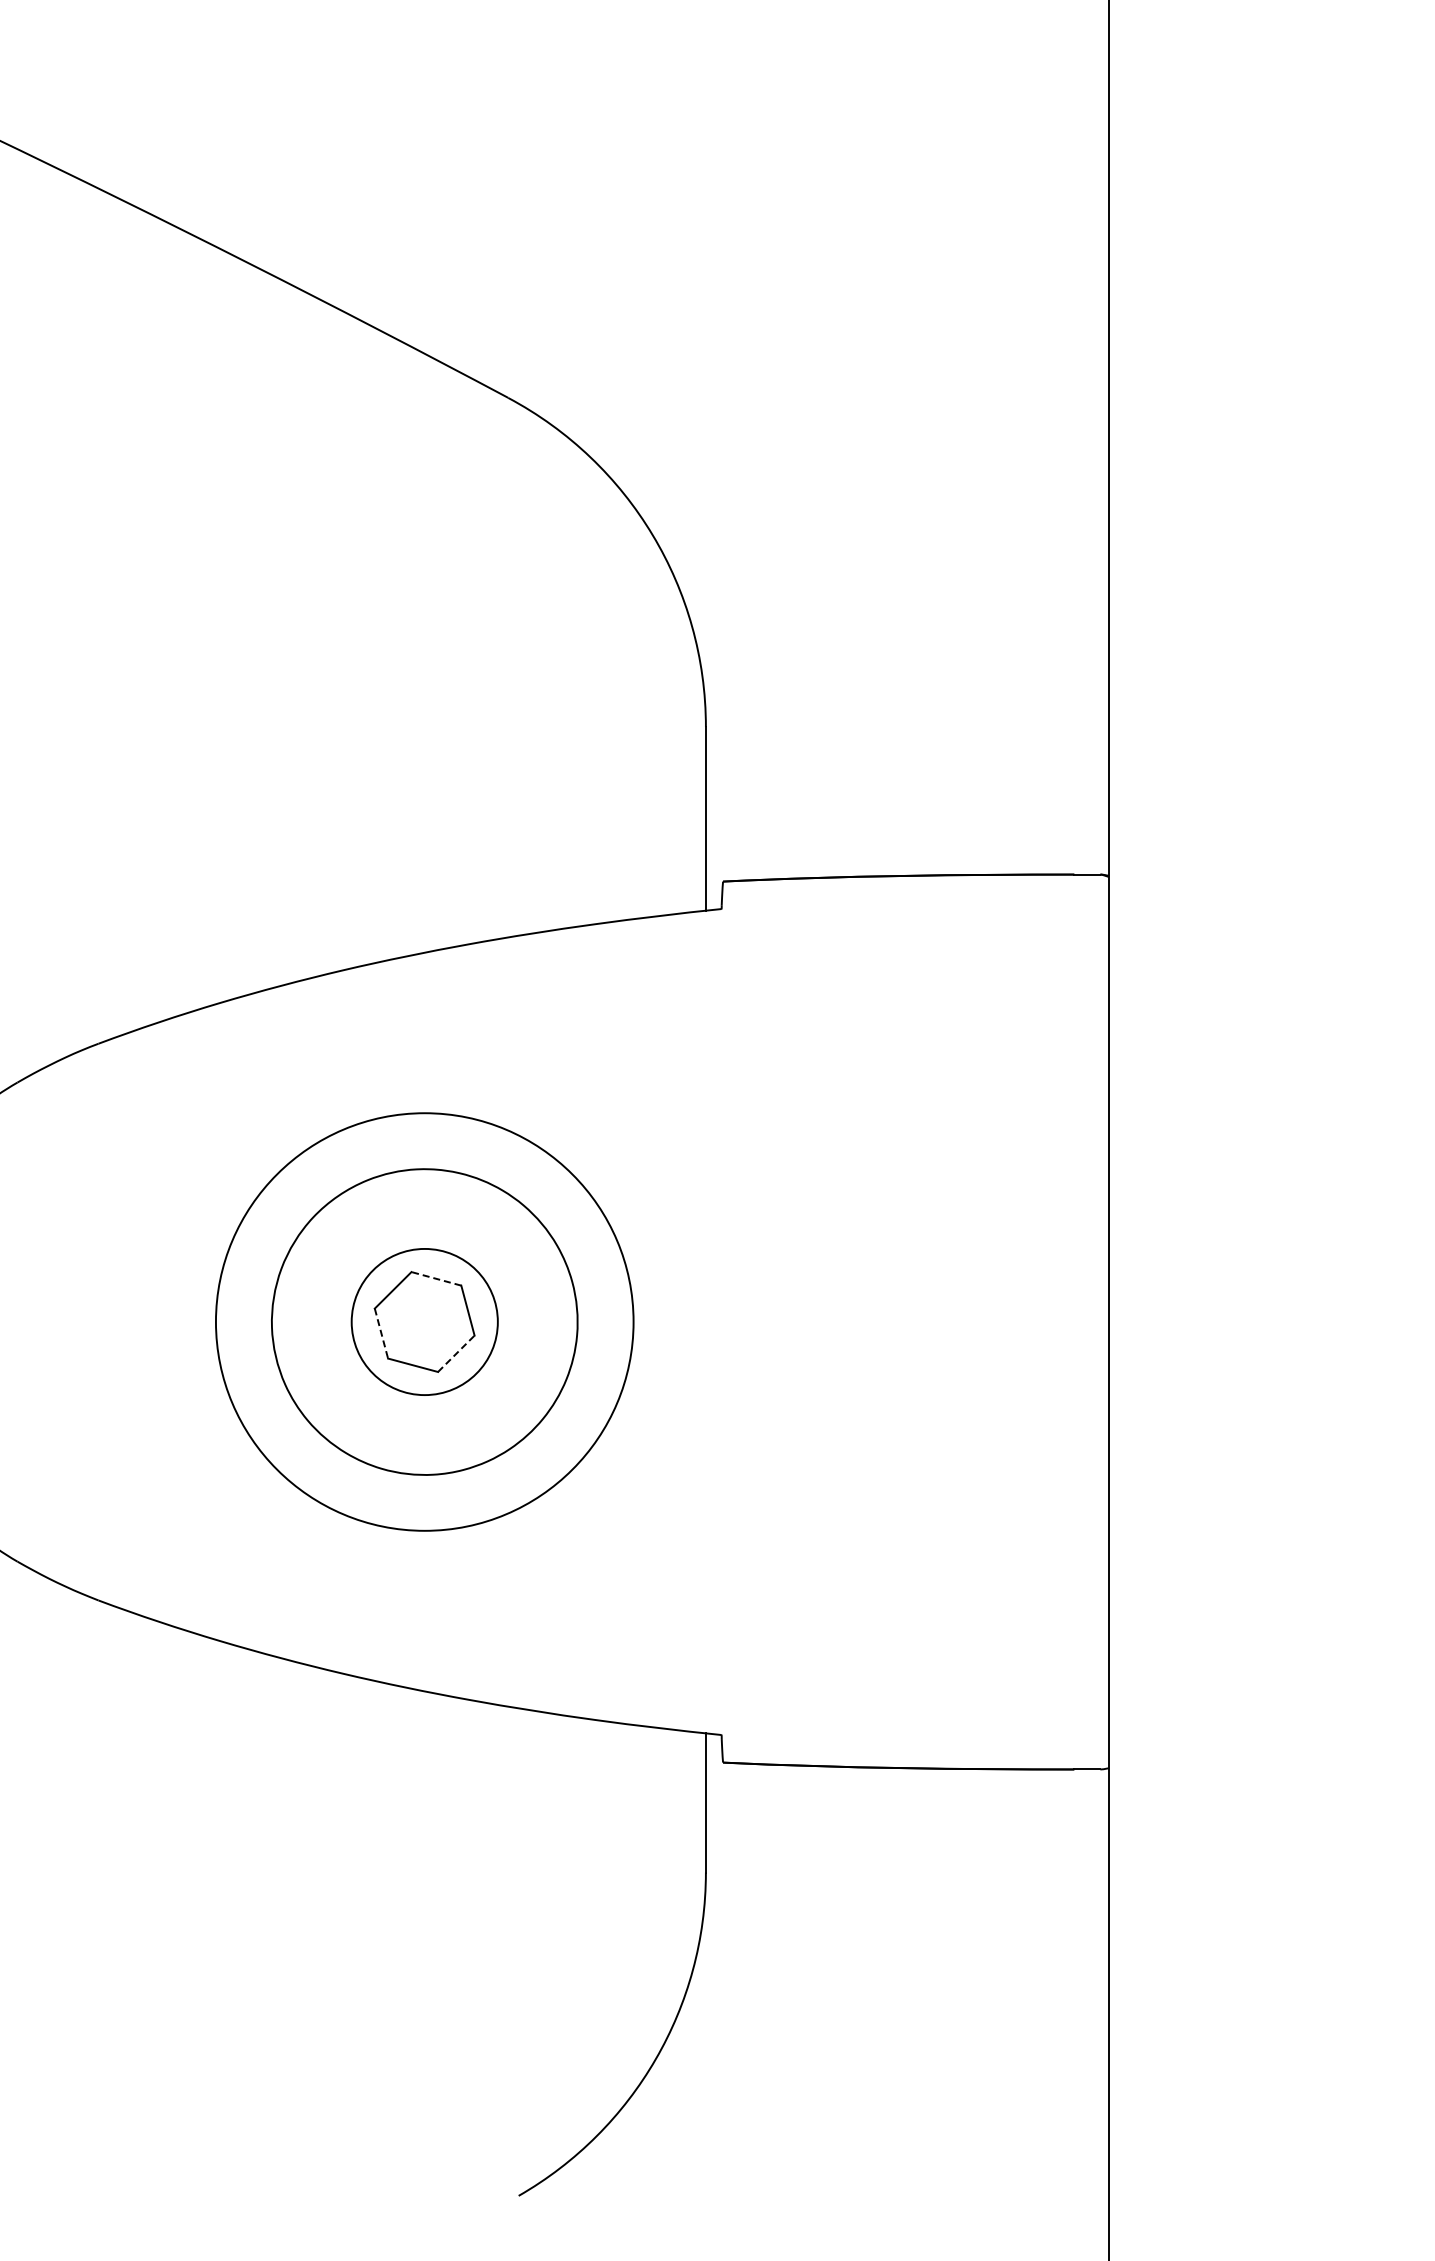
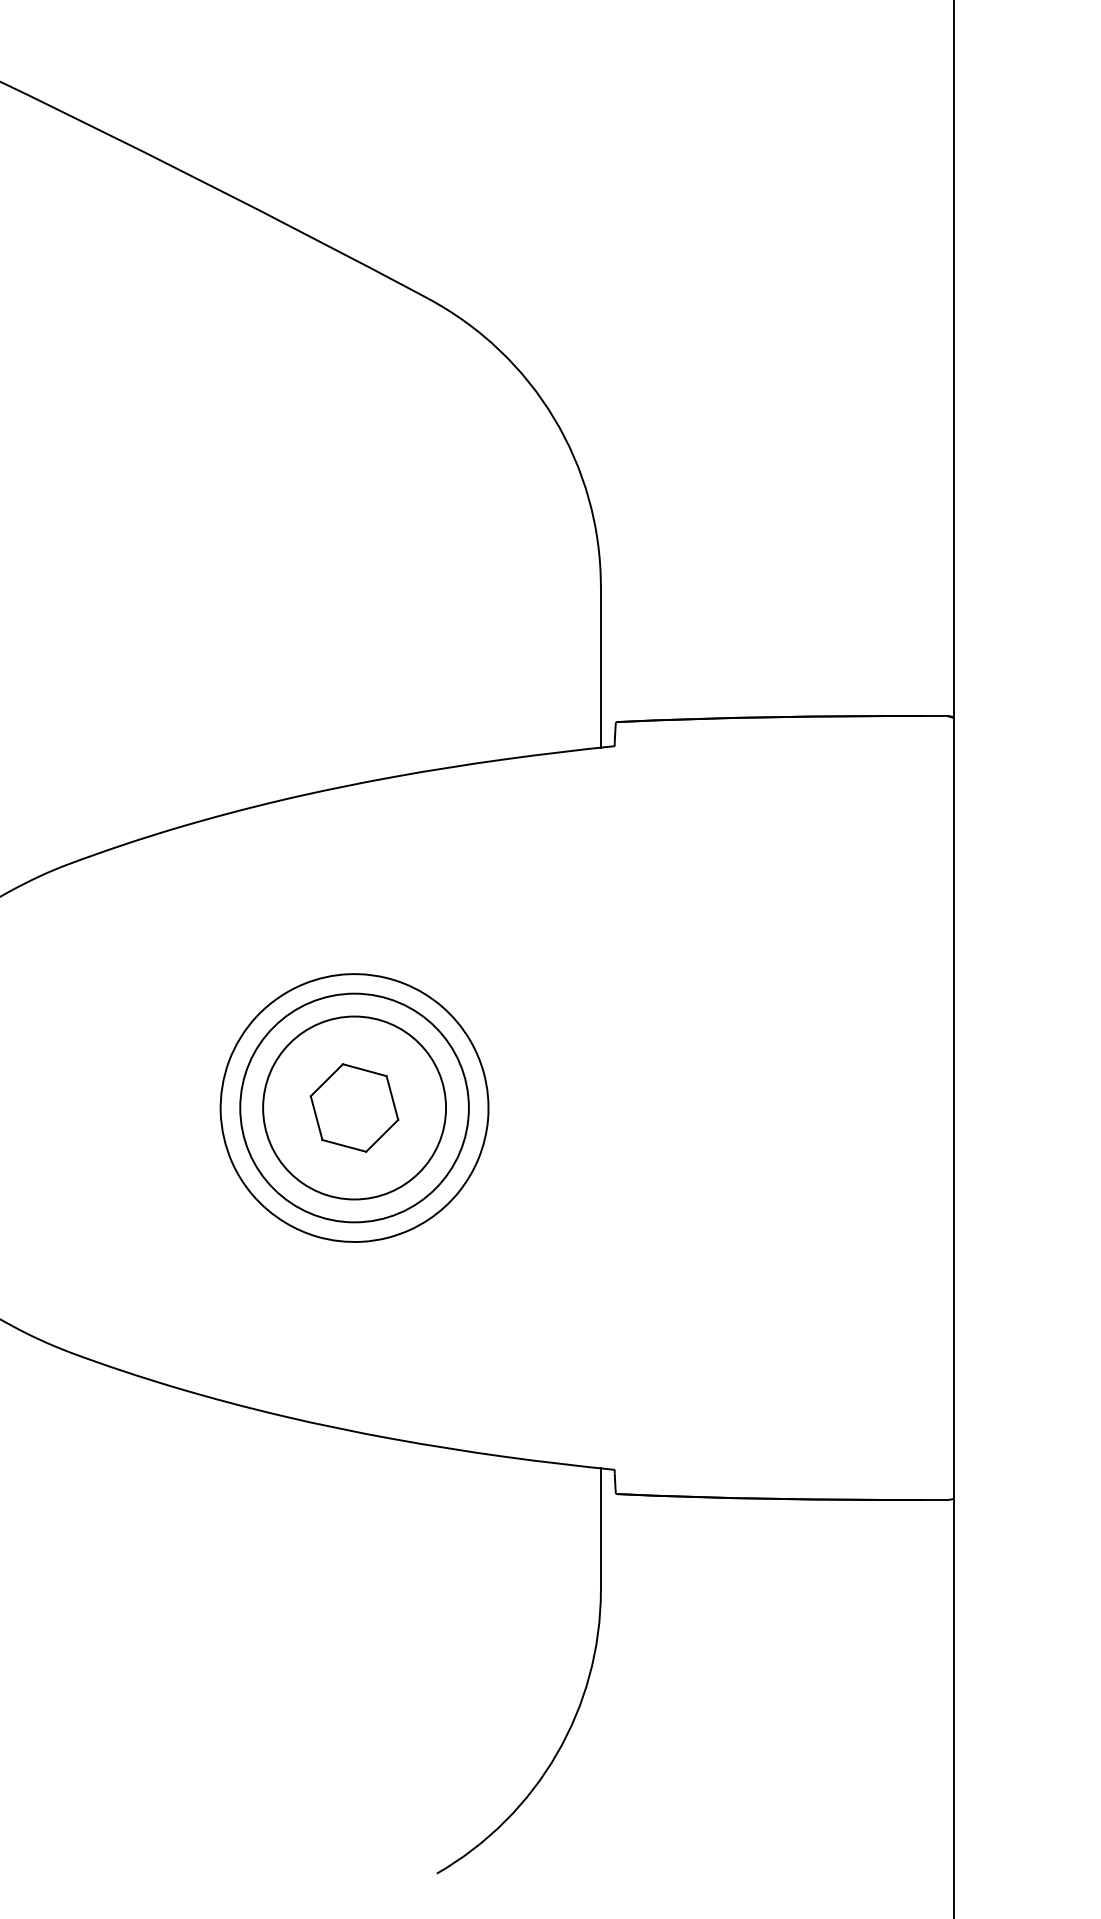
line: (436, 1278) -> (364, 1069), dashed -> solid
circle: (424, 1321) -> (354, 1107), size x0.62
circle: (424, 1321) -> (354, 1107), size x1.43
line: (381, 1333) -> (316, 1118), dashed -> solid
line: (456, 1353) -> (382, 1135), dashed -> solid

